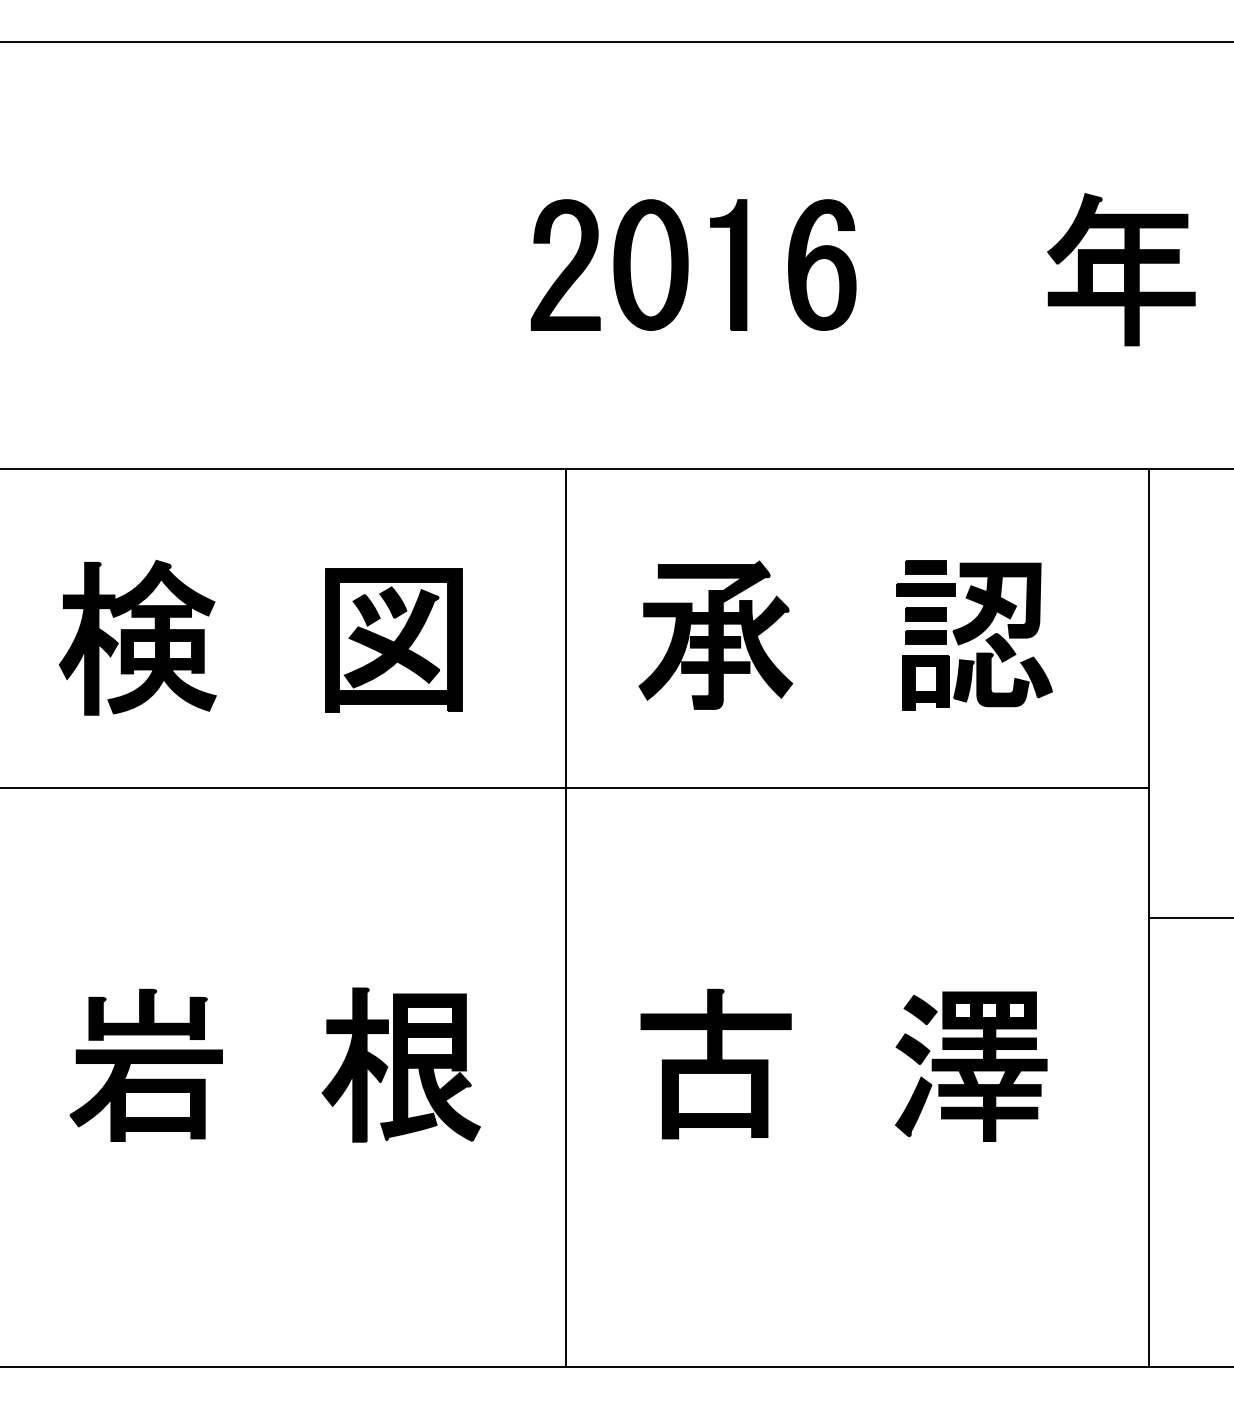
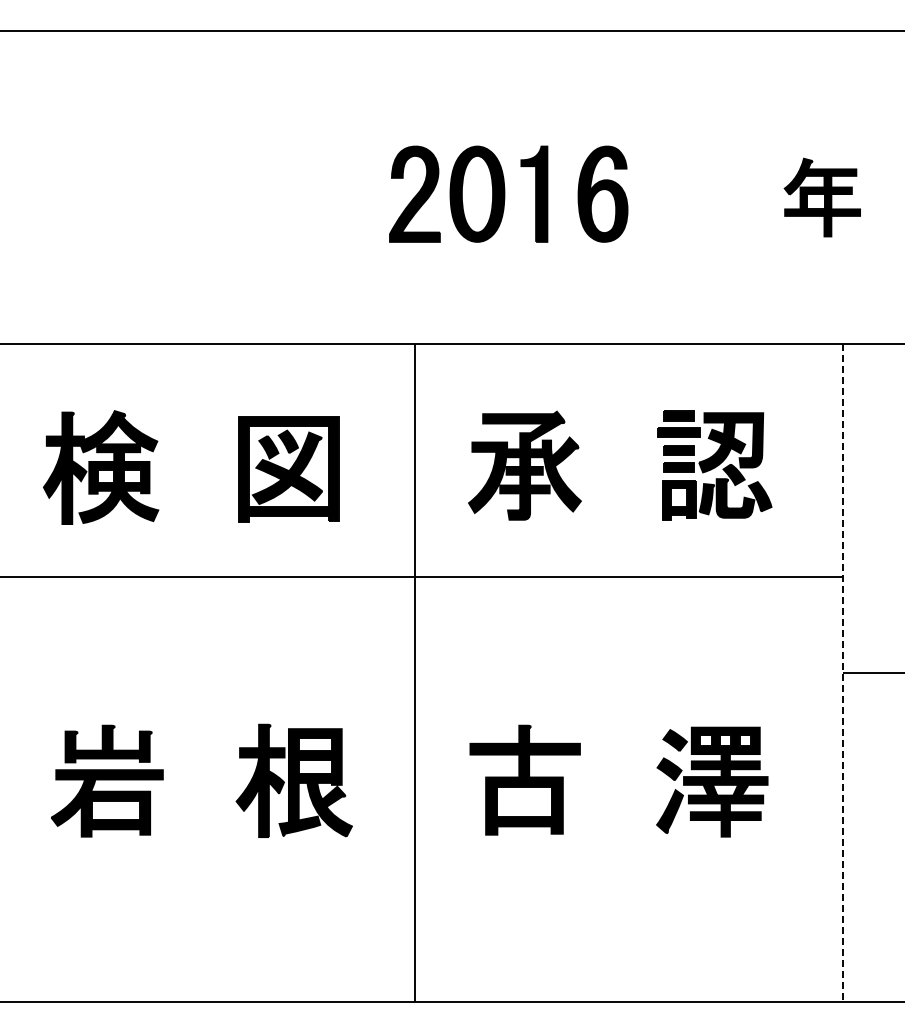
part: (1121, 269) -> (822, 197), size x0.7
line: (1148, 918) -> (842, 673), solid -> dashed

